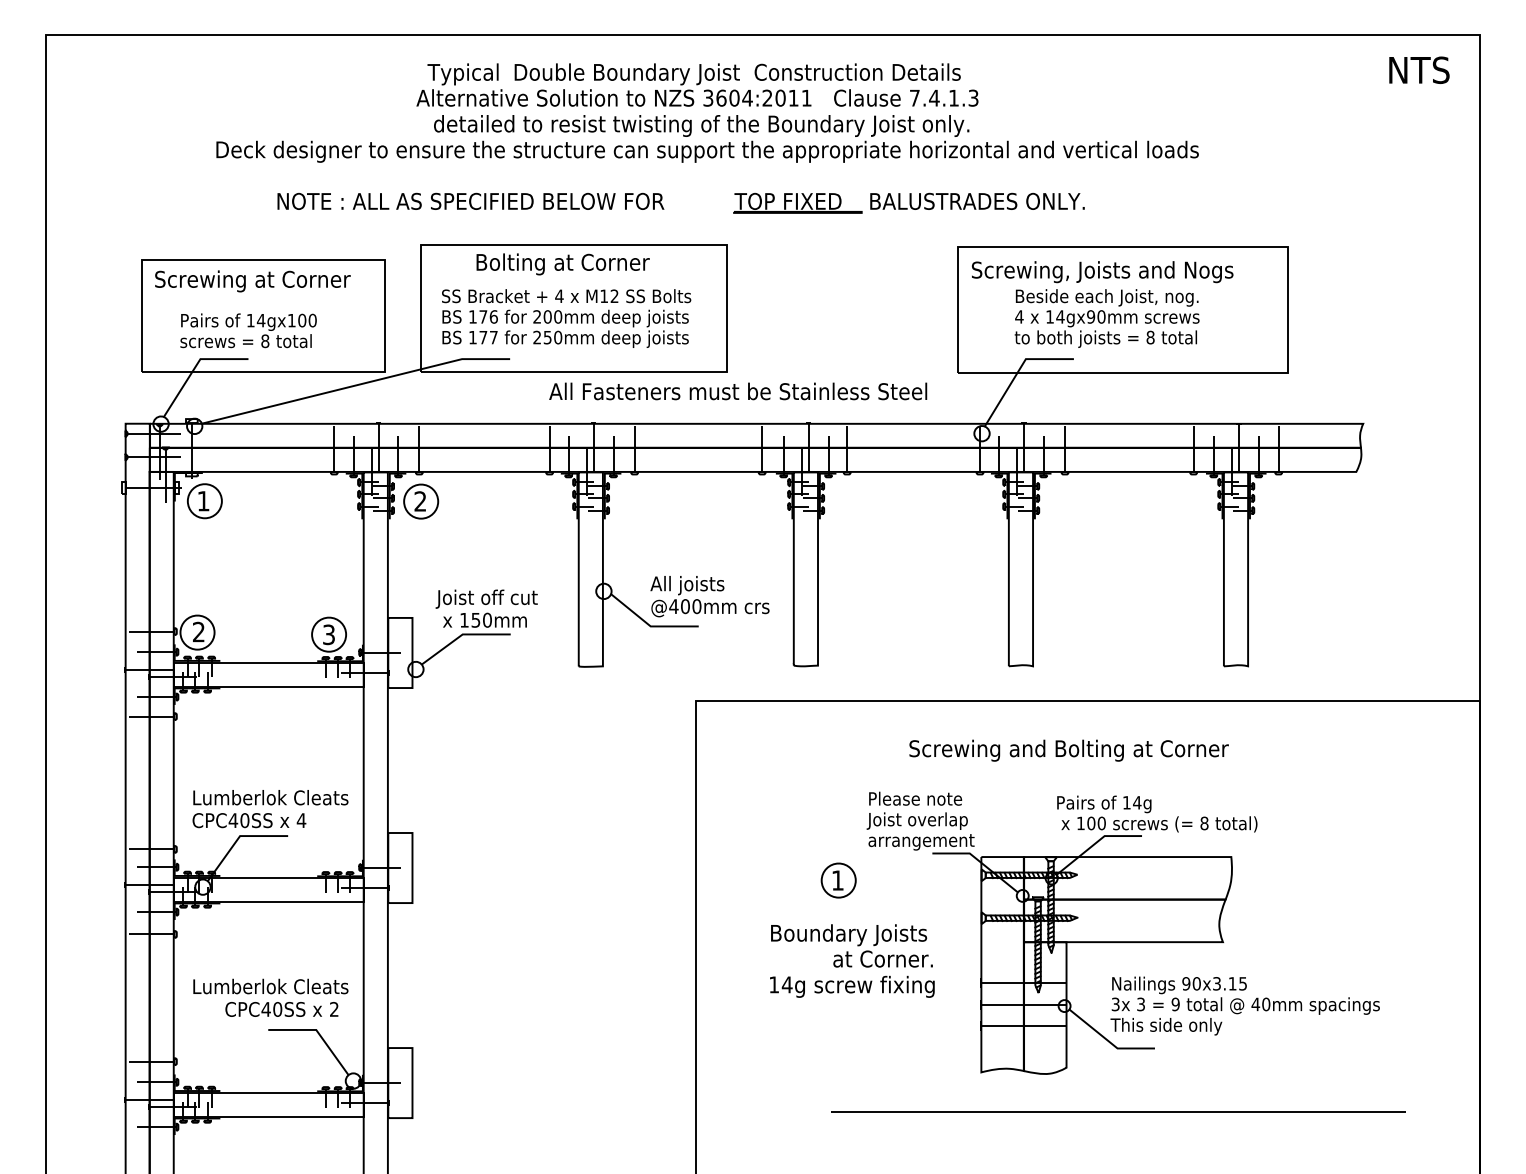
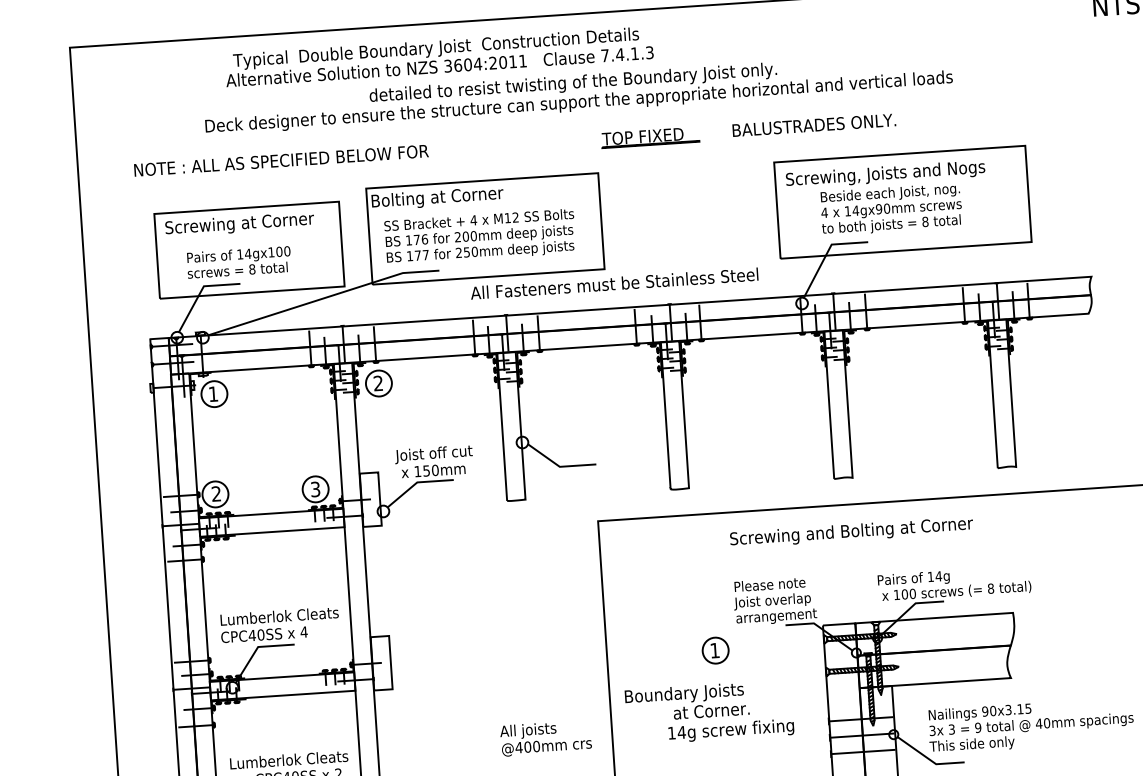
text: (697, 84) -> (439, 56), moved
text: (470, 200) -> (281, 159), moved
text: (977, 200) -> (814, 124), moved
text: (562, 264) -> (437, 198), moved
text: (709, 596) -> (545, 738), moved
text: (1068, 750) -> (851, 532), moved
text: (851, 945) -> (686, 702), moved

